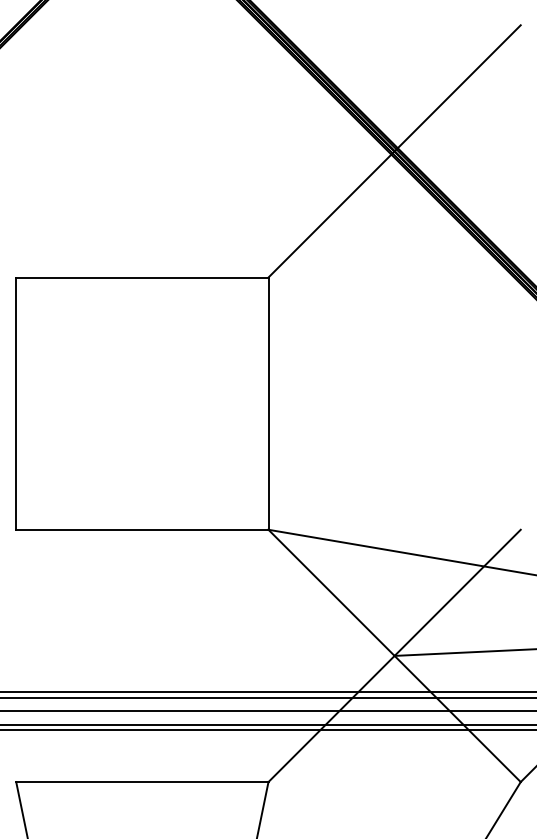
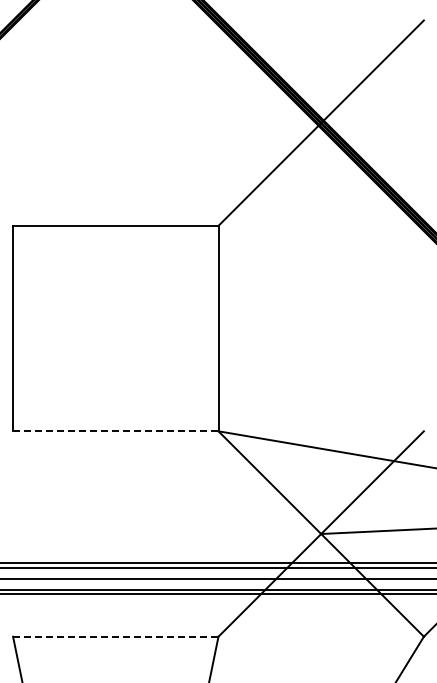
line: (142, 530) -> (115, 431), solid -> dashed
line: (142, 781) -> (115, 636), solid -> dashed

